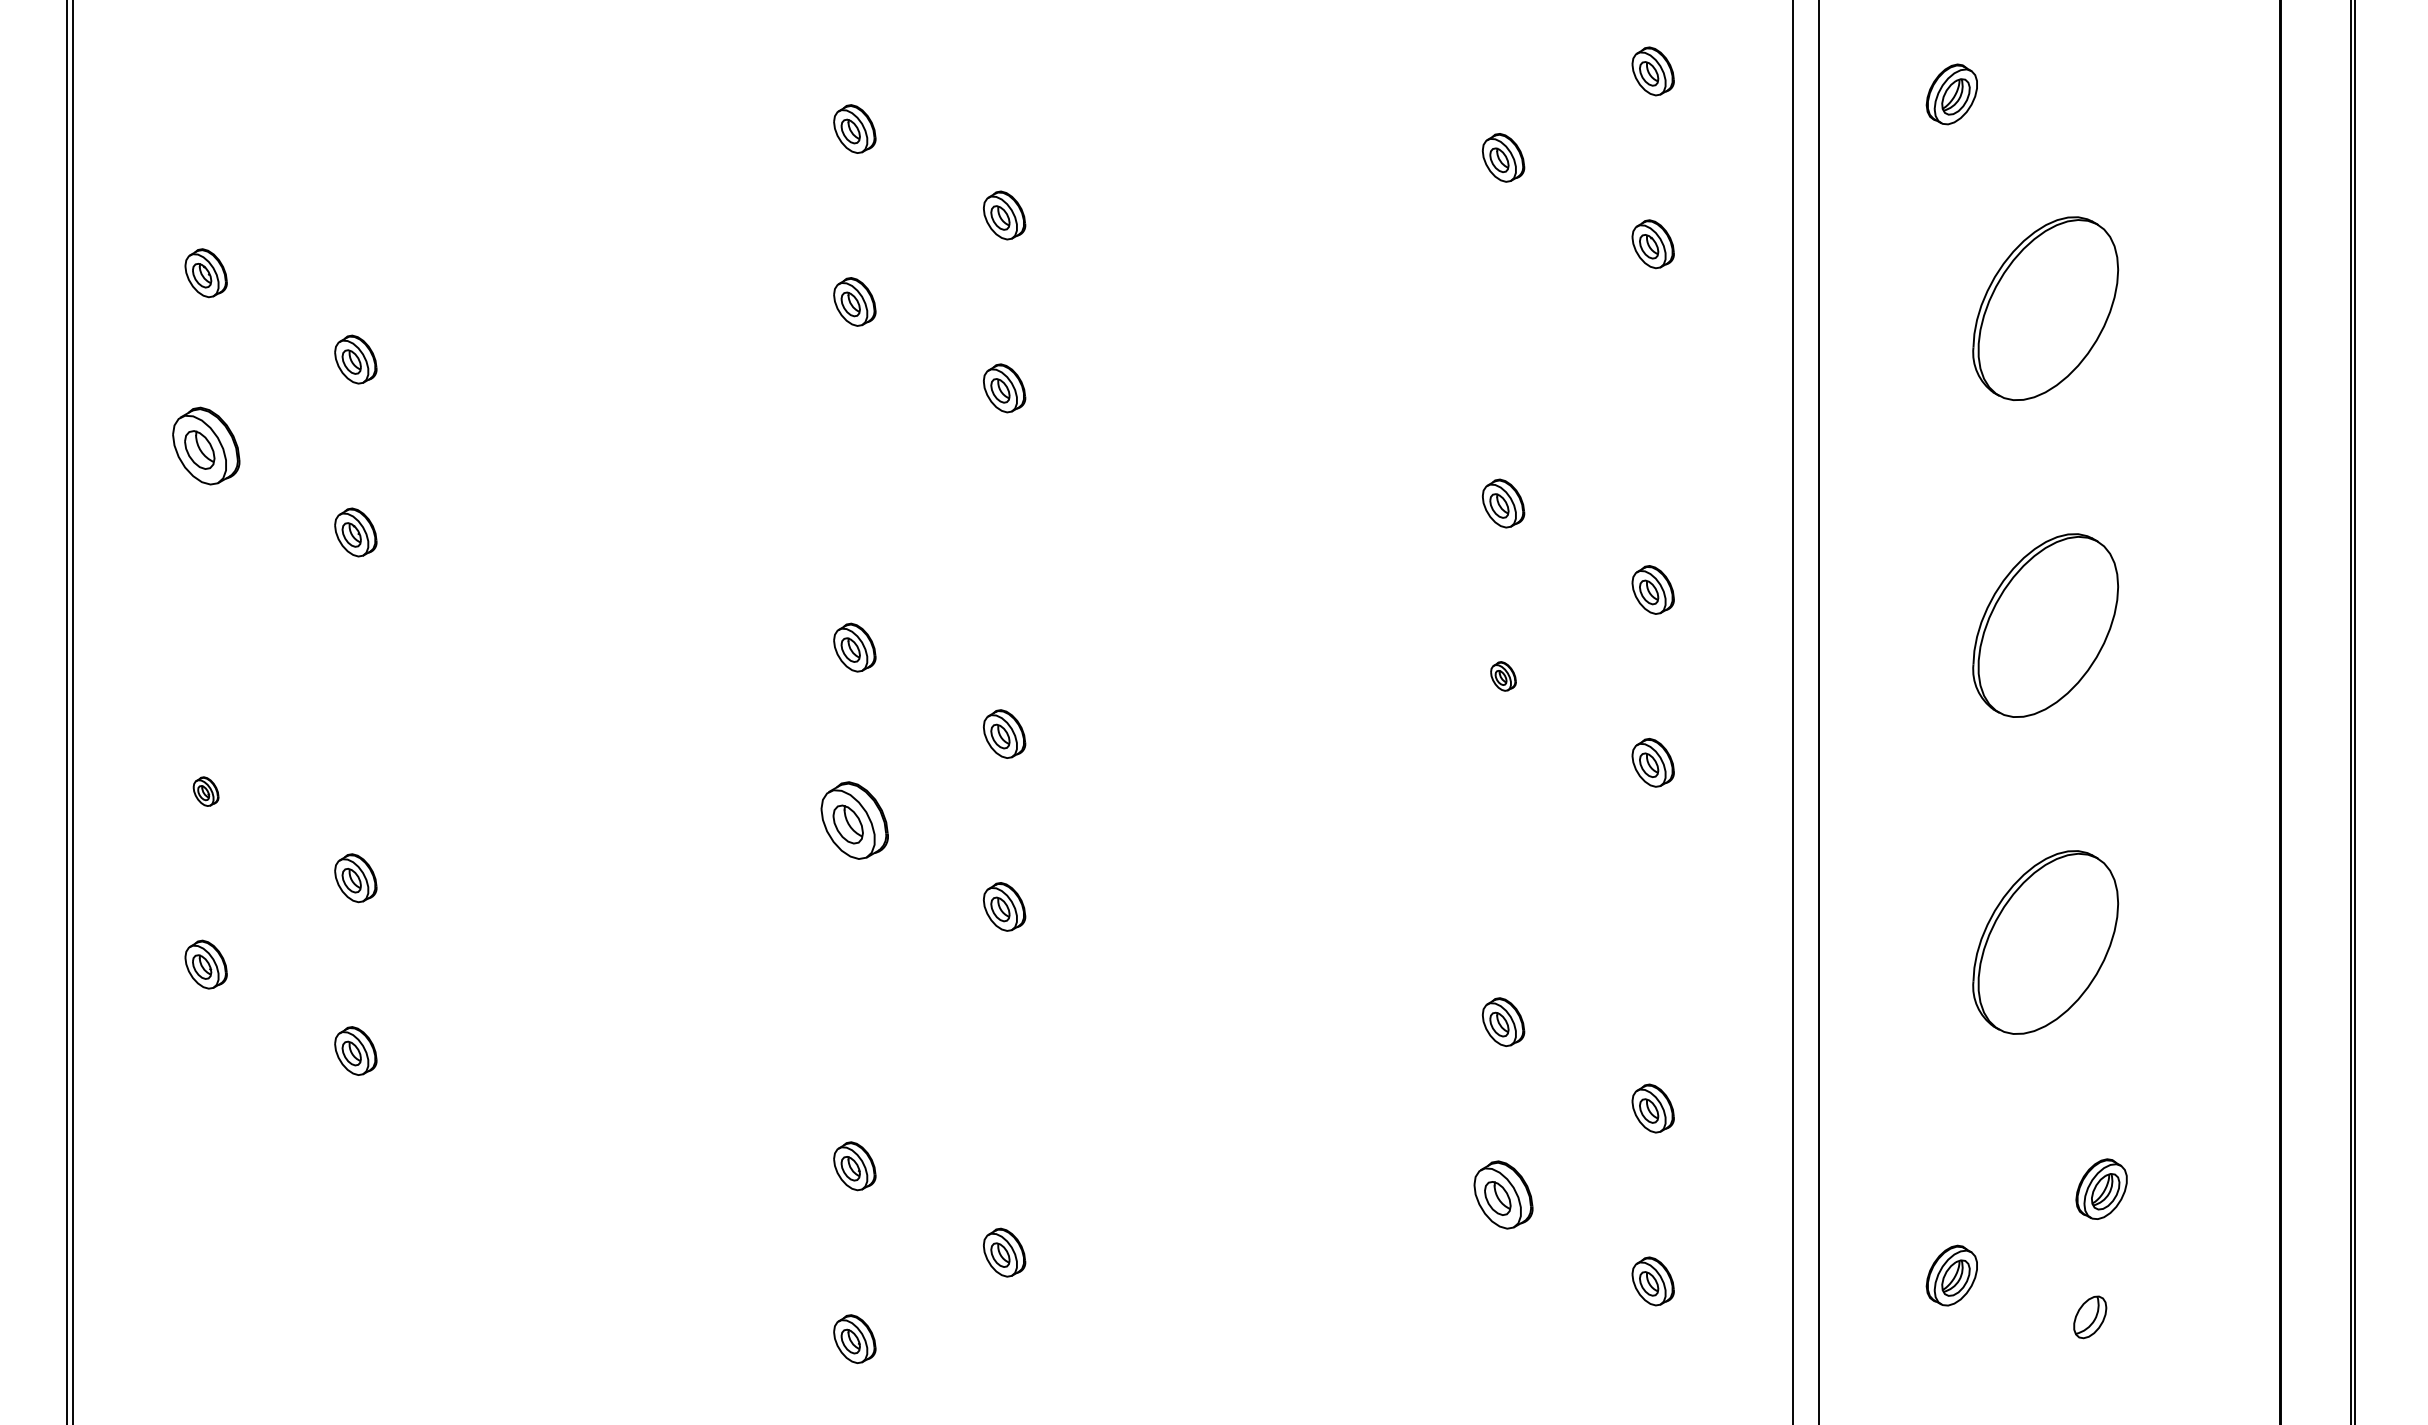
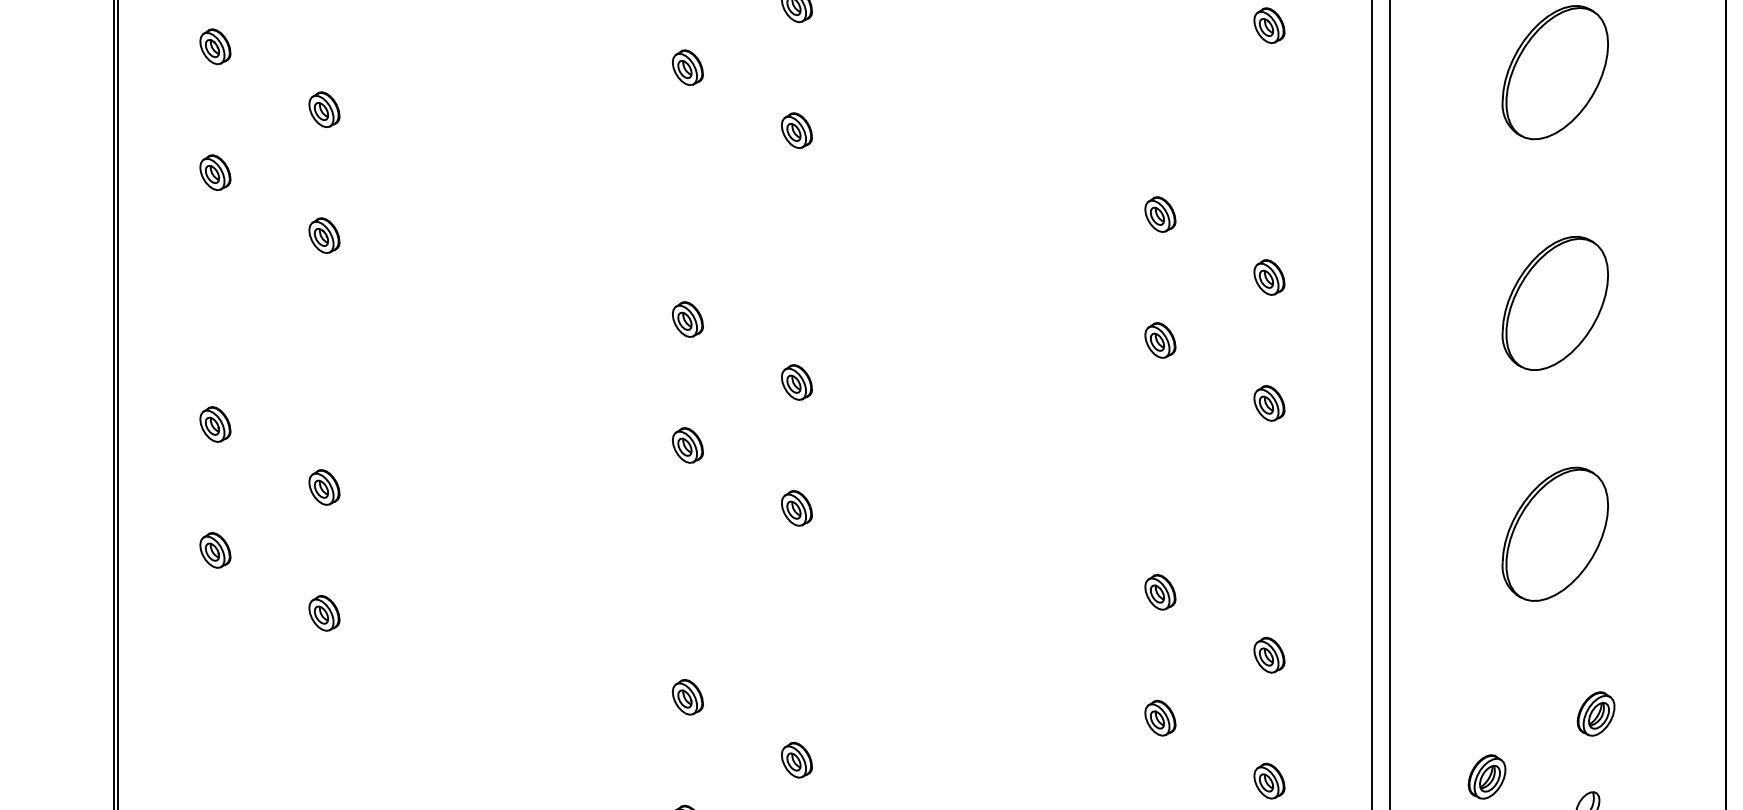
part: (205, 445) -> (214, 172), size x0.62
part: (1503, 676) -> (1160, 340), size x1.67
part: (205, 791) -> (214, 424), size x1.67
part: (854, 820) -> (687, 445), size x0.62
part: (1503, 1194) -> (1160, 717), size x0.71

